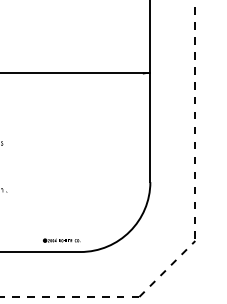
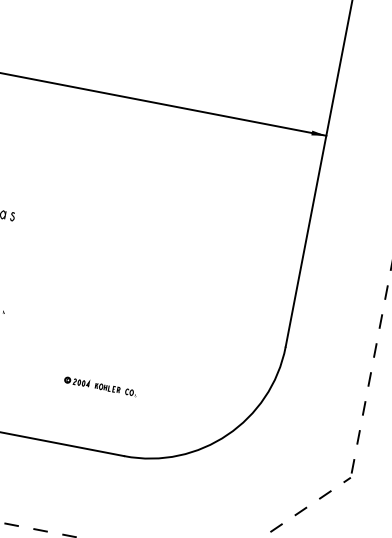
part: (61, 240) -> (99, 385), moved

